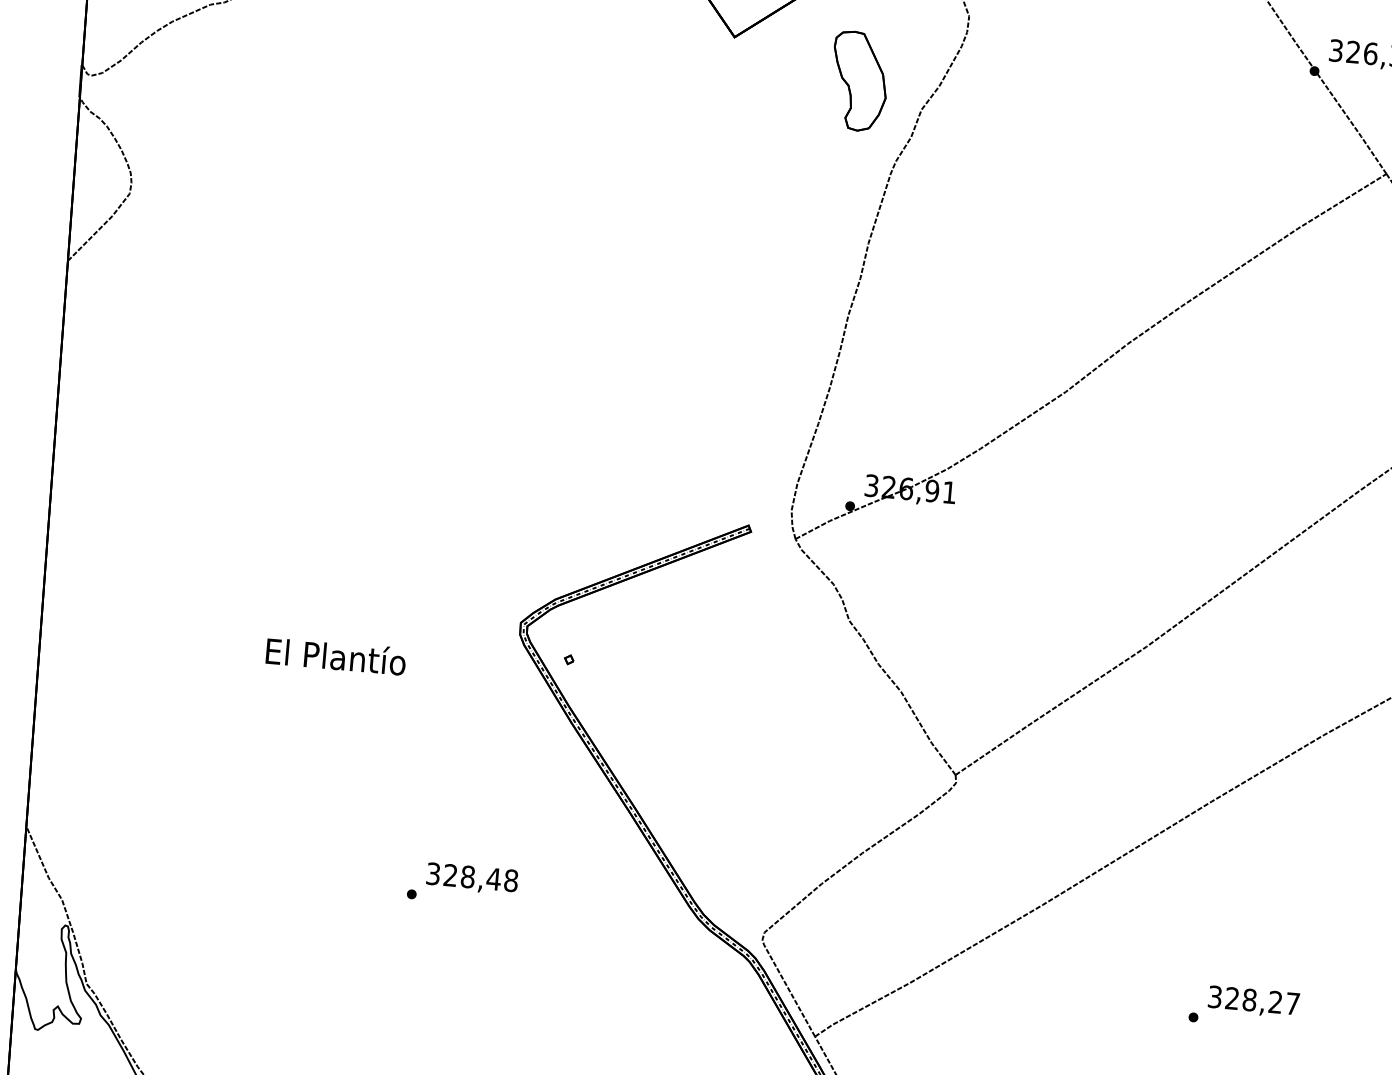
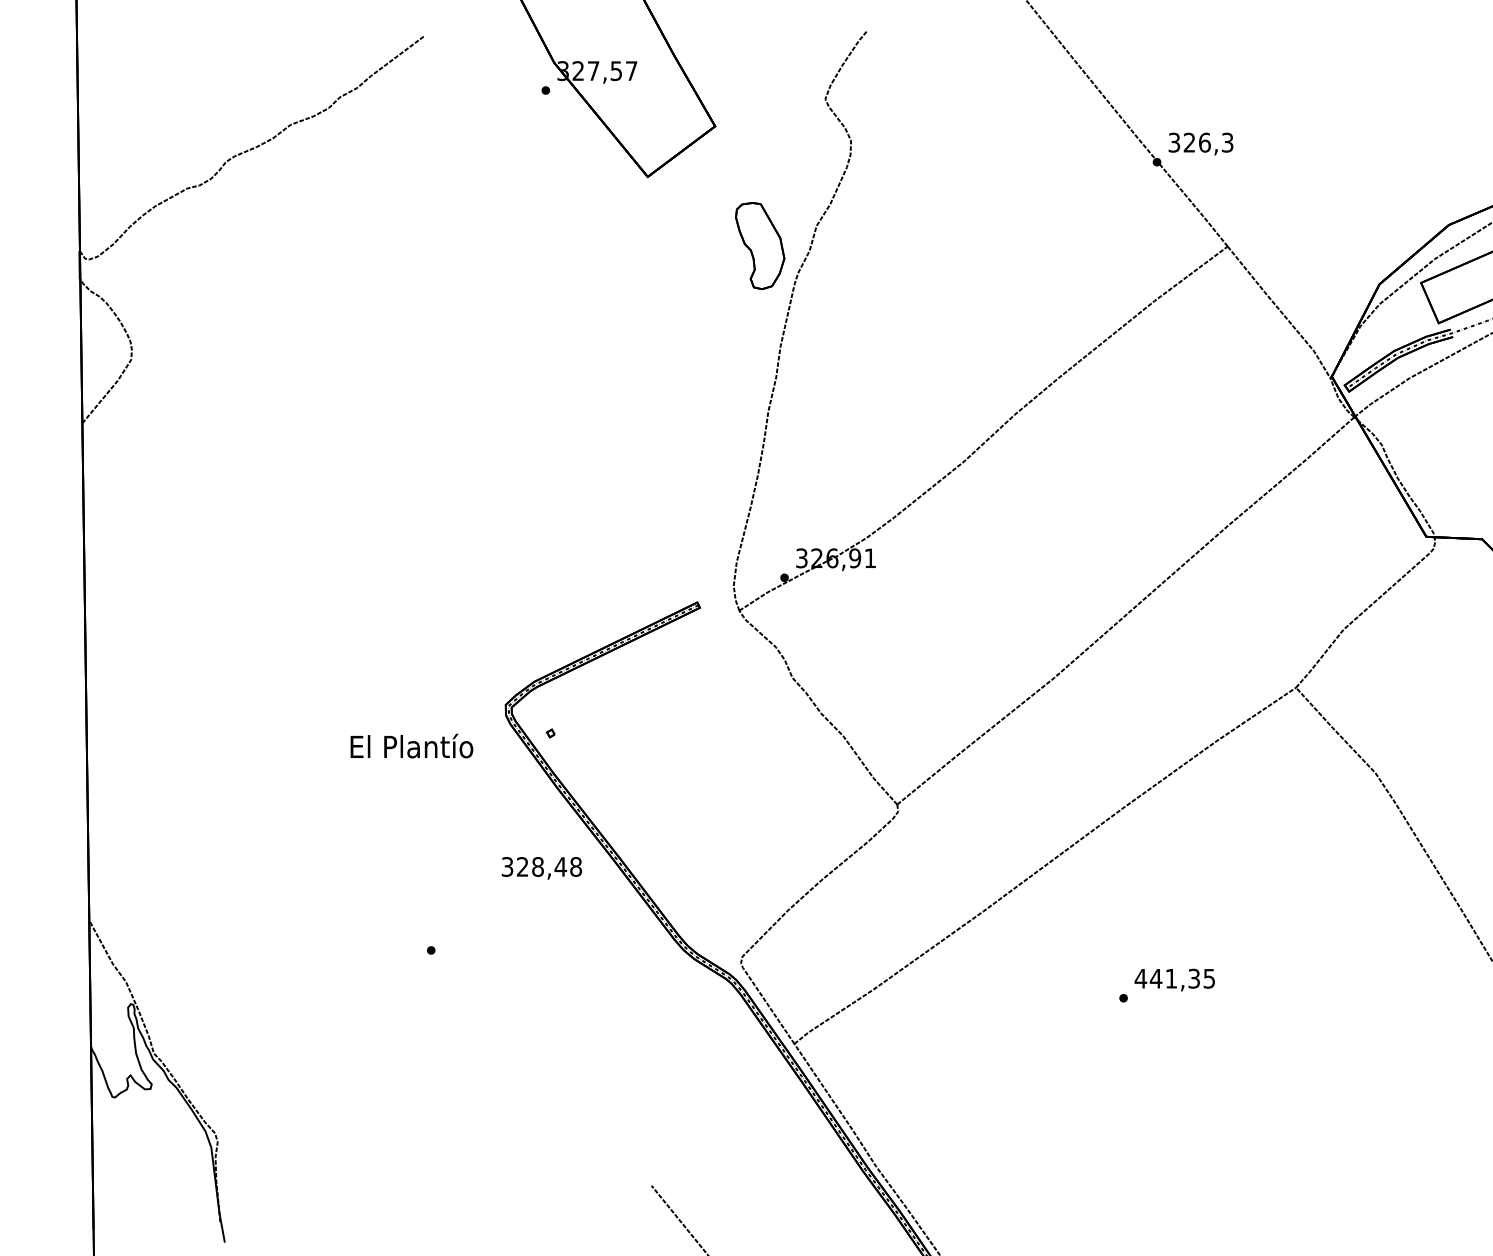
part: (859, 82) -> (760, 246), moved
text: (335, 655) -> (411, 745), moved
text: (471, 879) -> (541, 868), moved
text: (1253, 1000) -> (1174, 978), 328,27 -> 441,35

